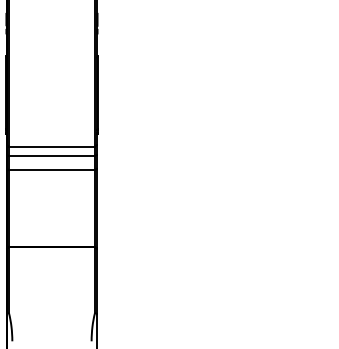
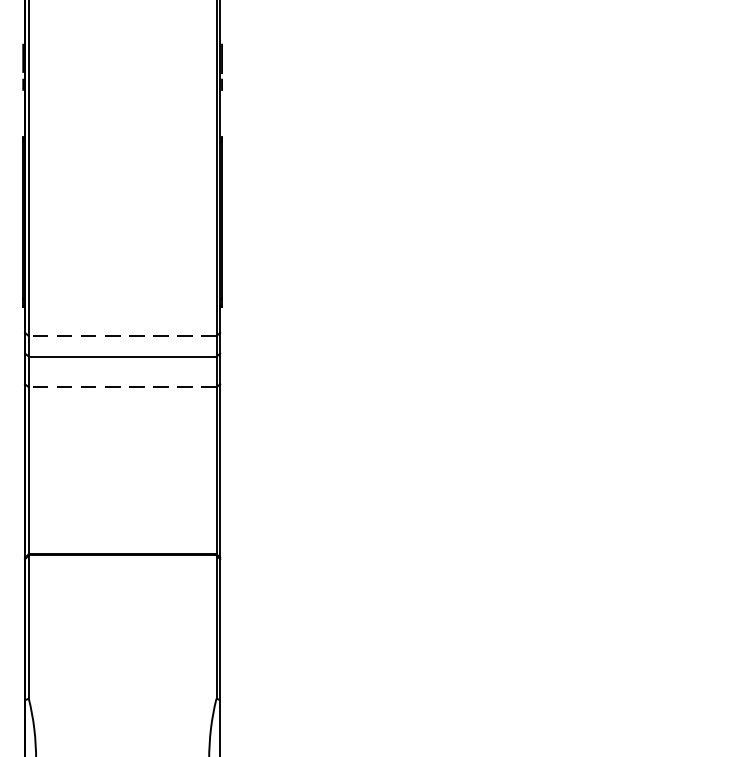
line: (51, 146) -> (121, 335), solid -> dashed
line: (51, 170) -> (121, 387), solid -> dashed

